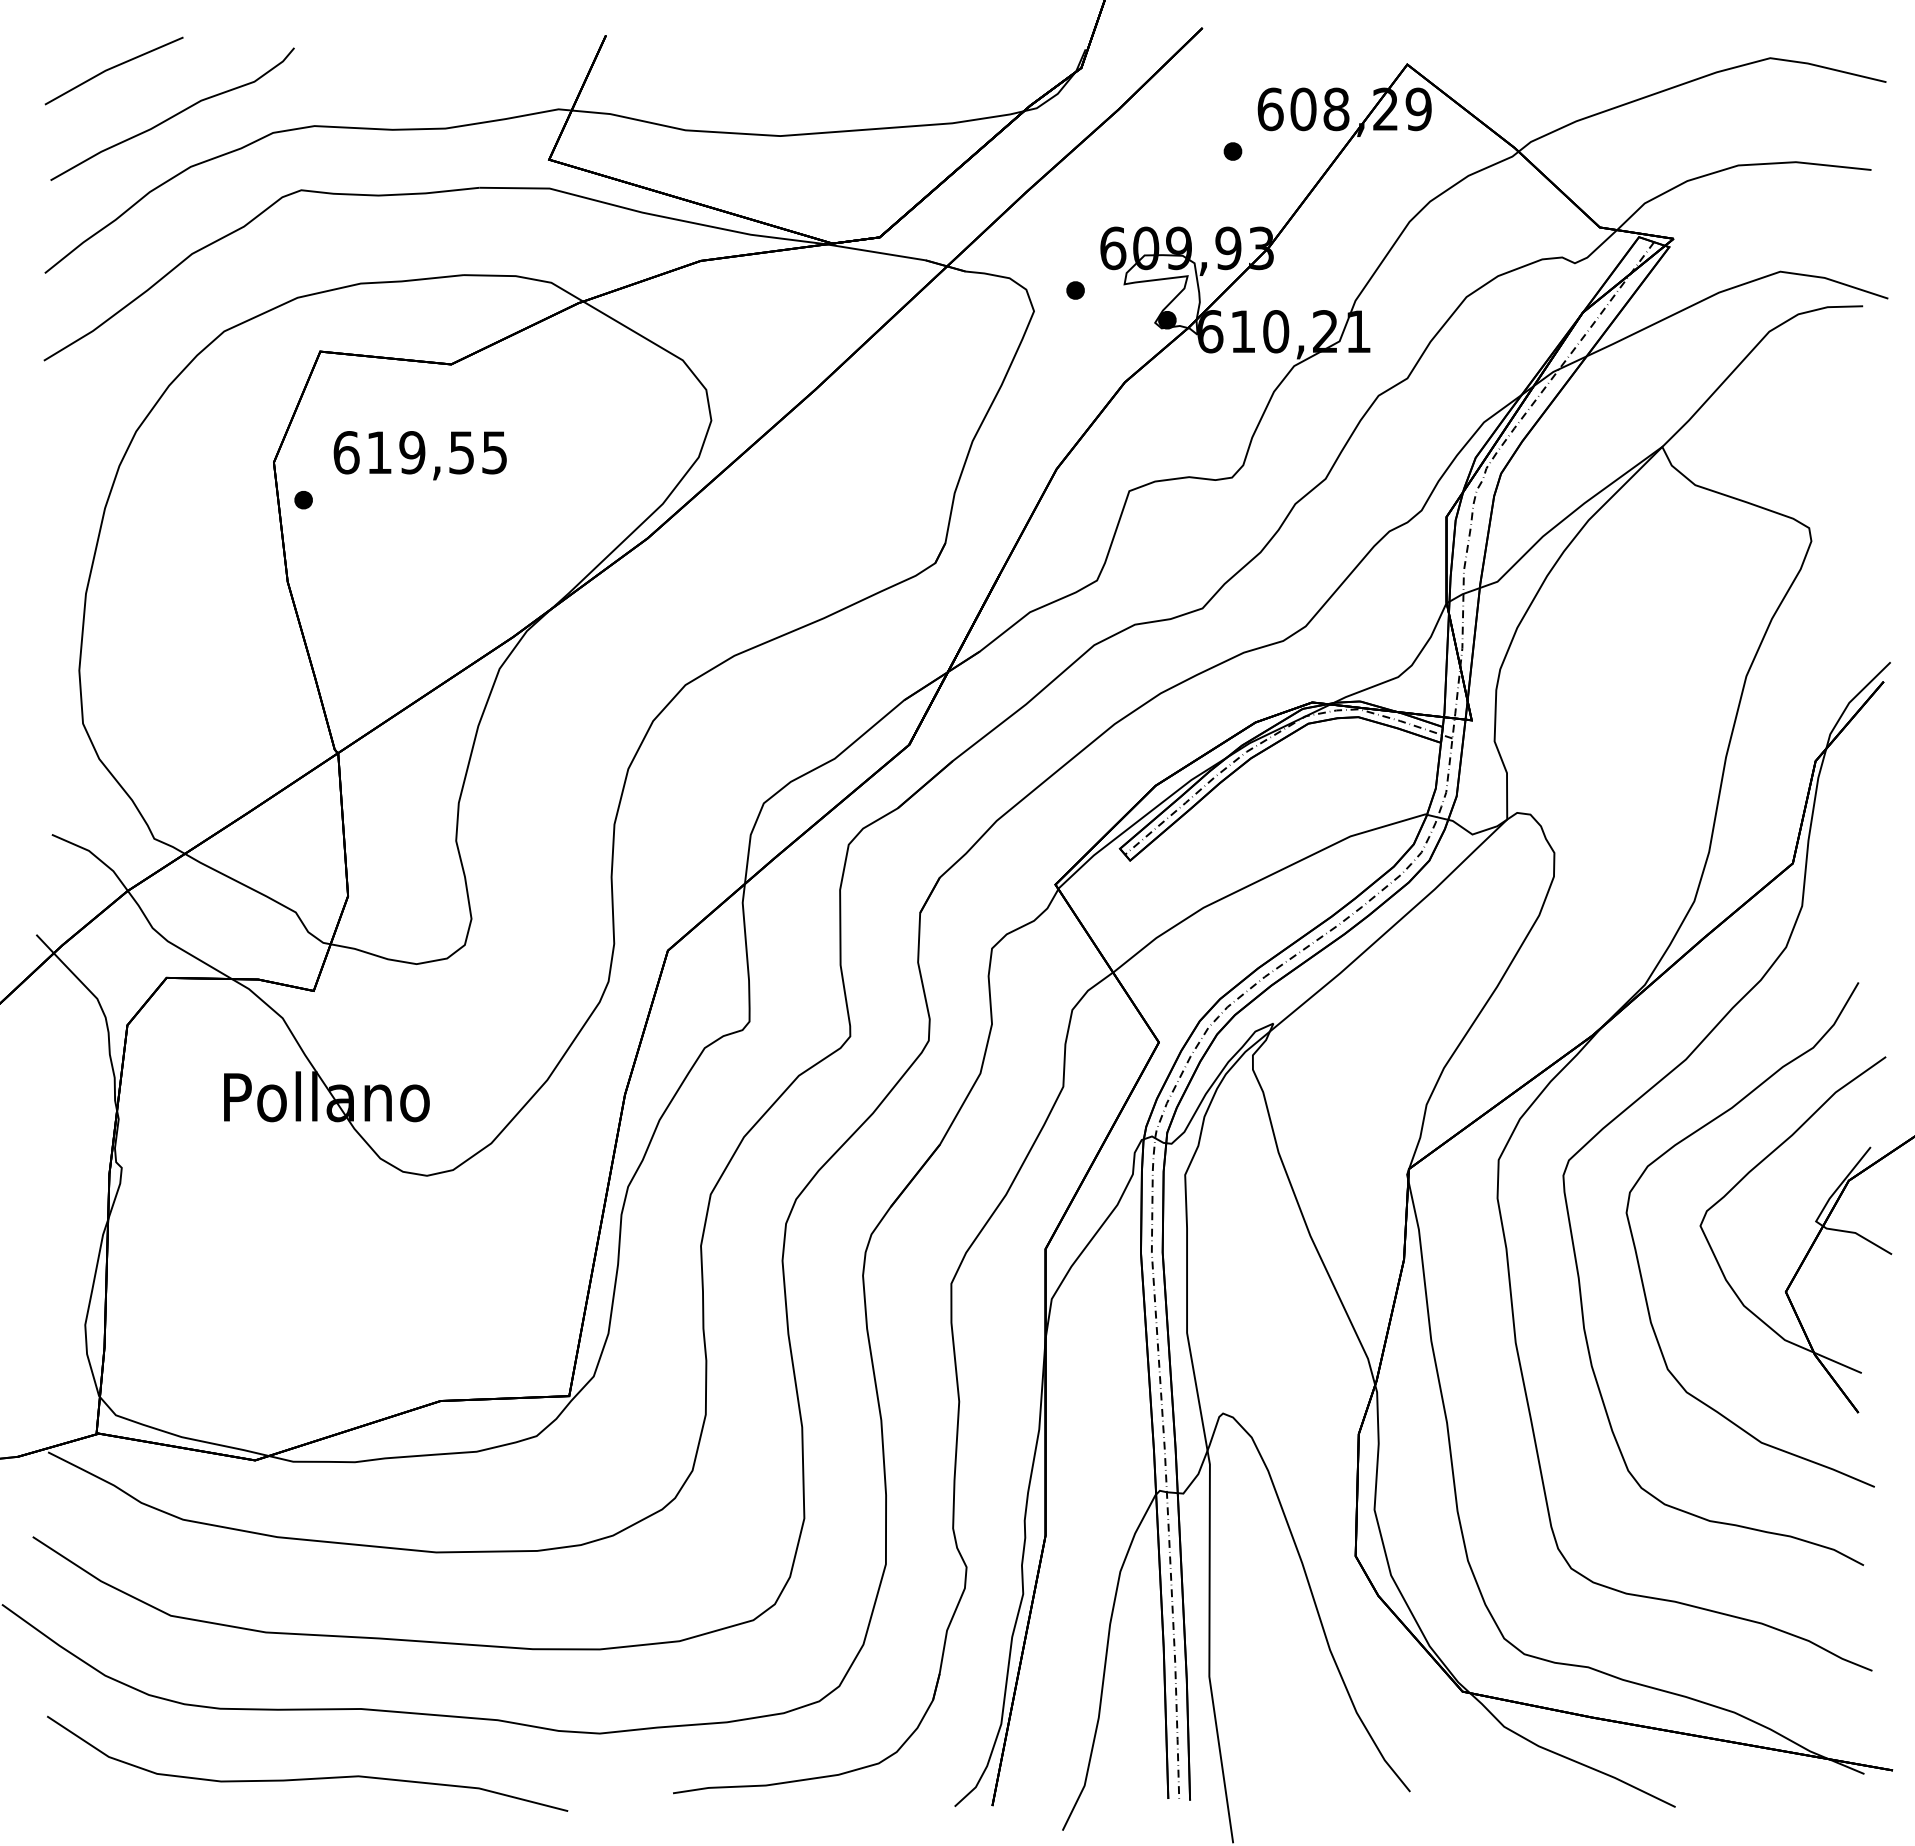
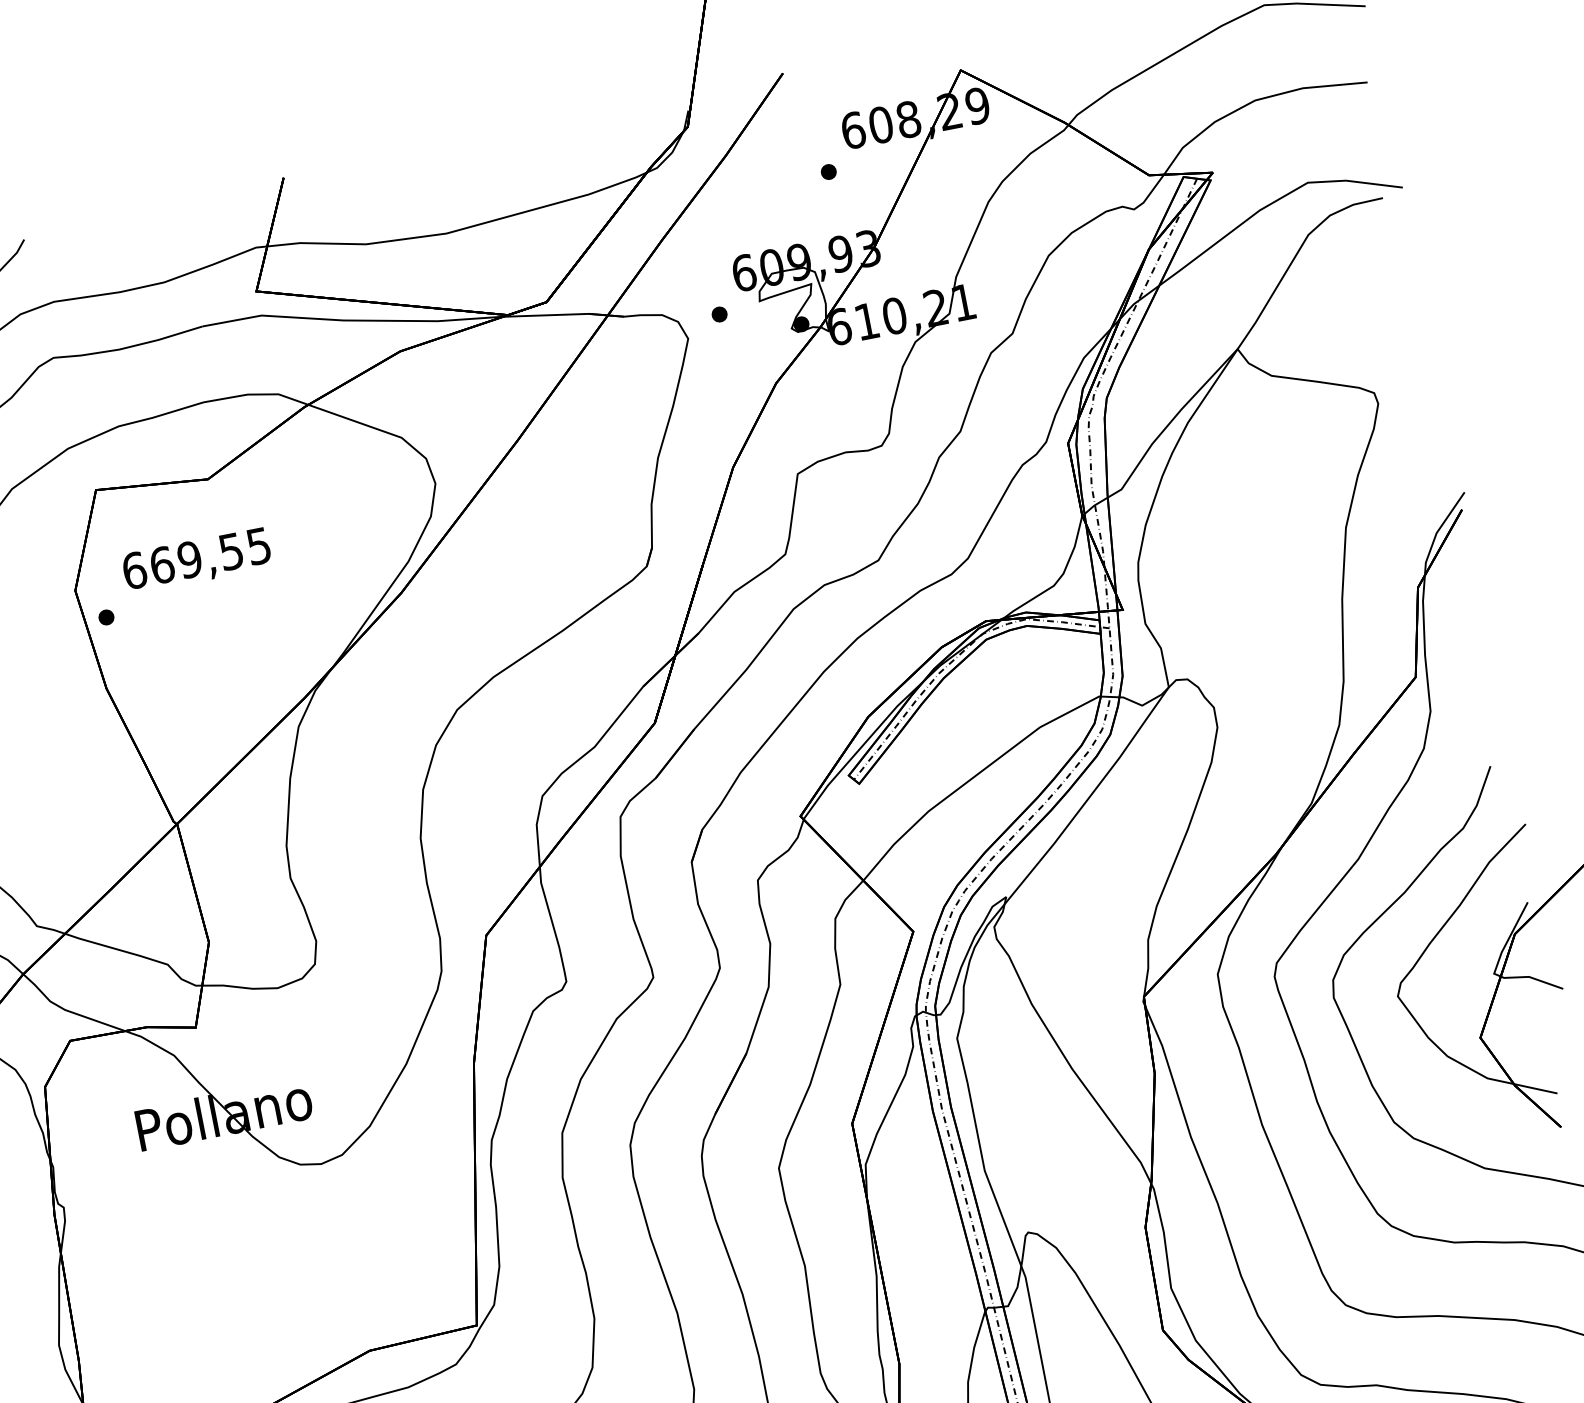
text: (379, 452) -> (162, 565), 619,55 -> 669,55

